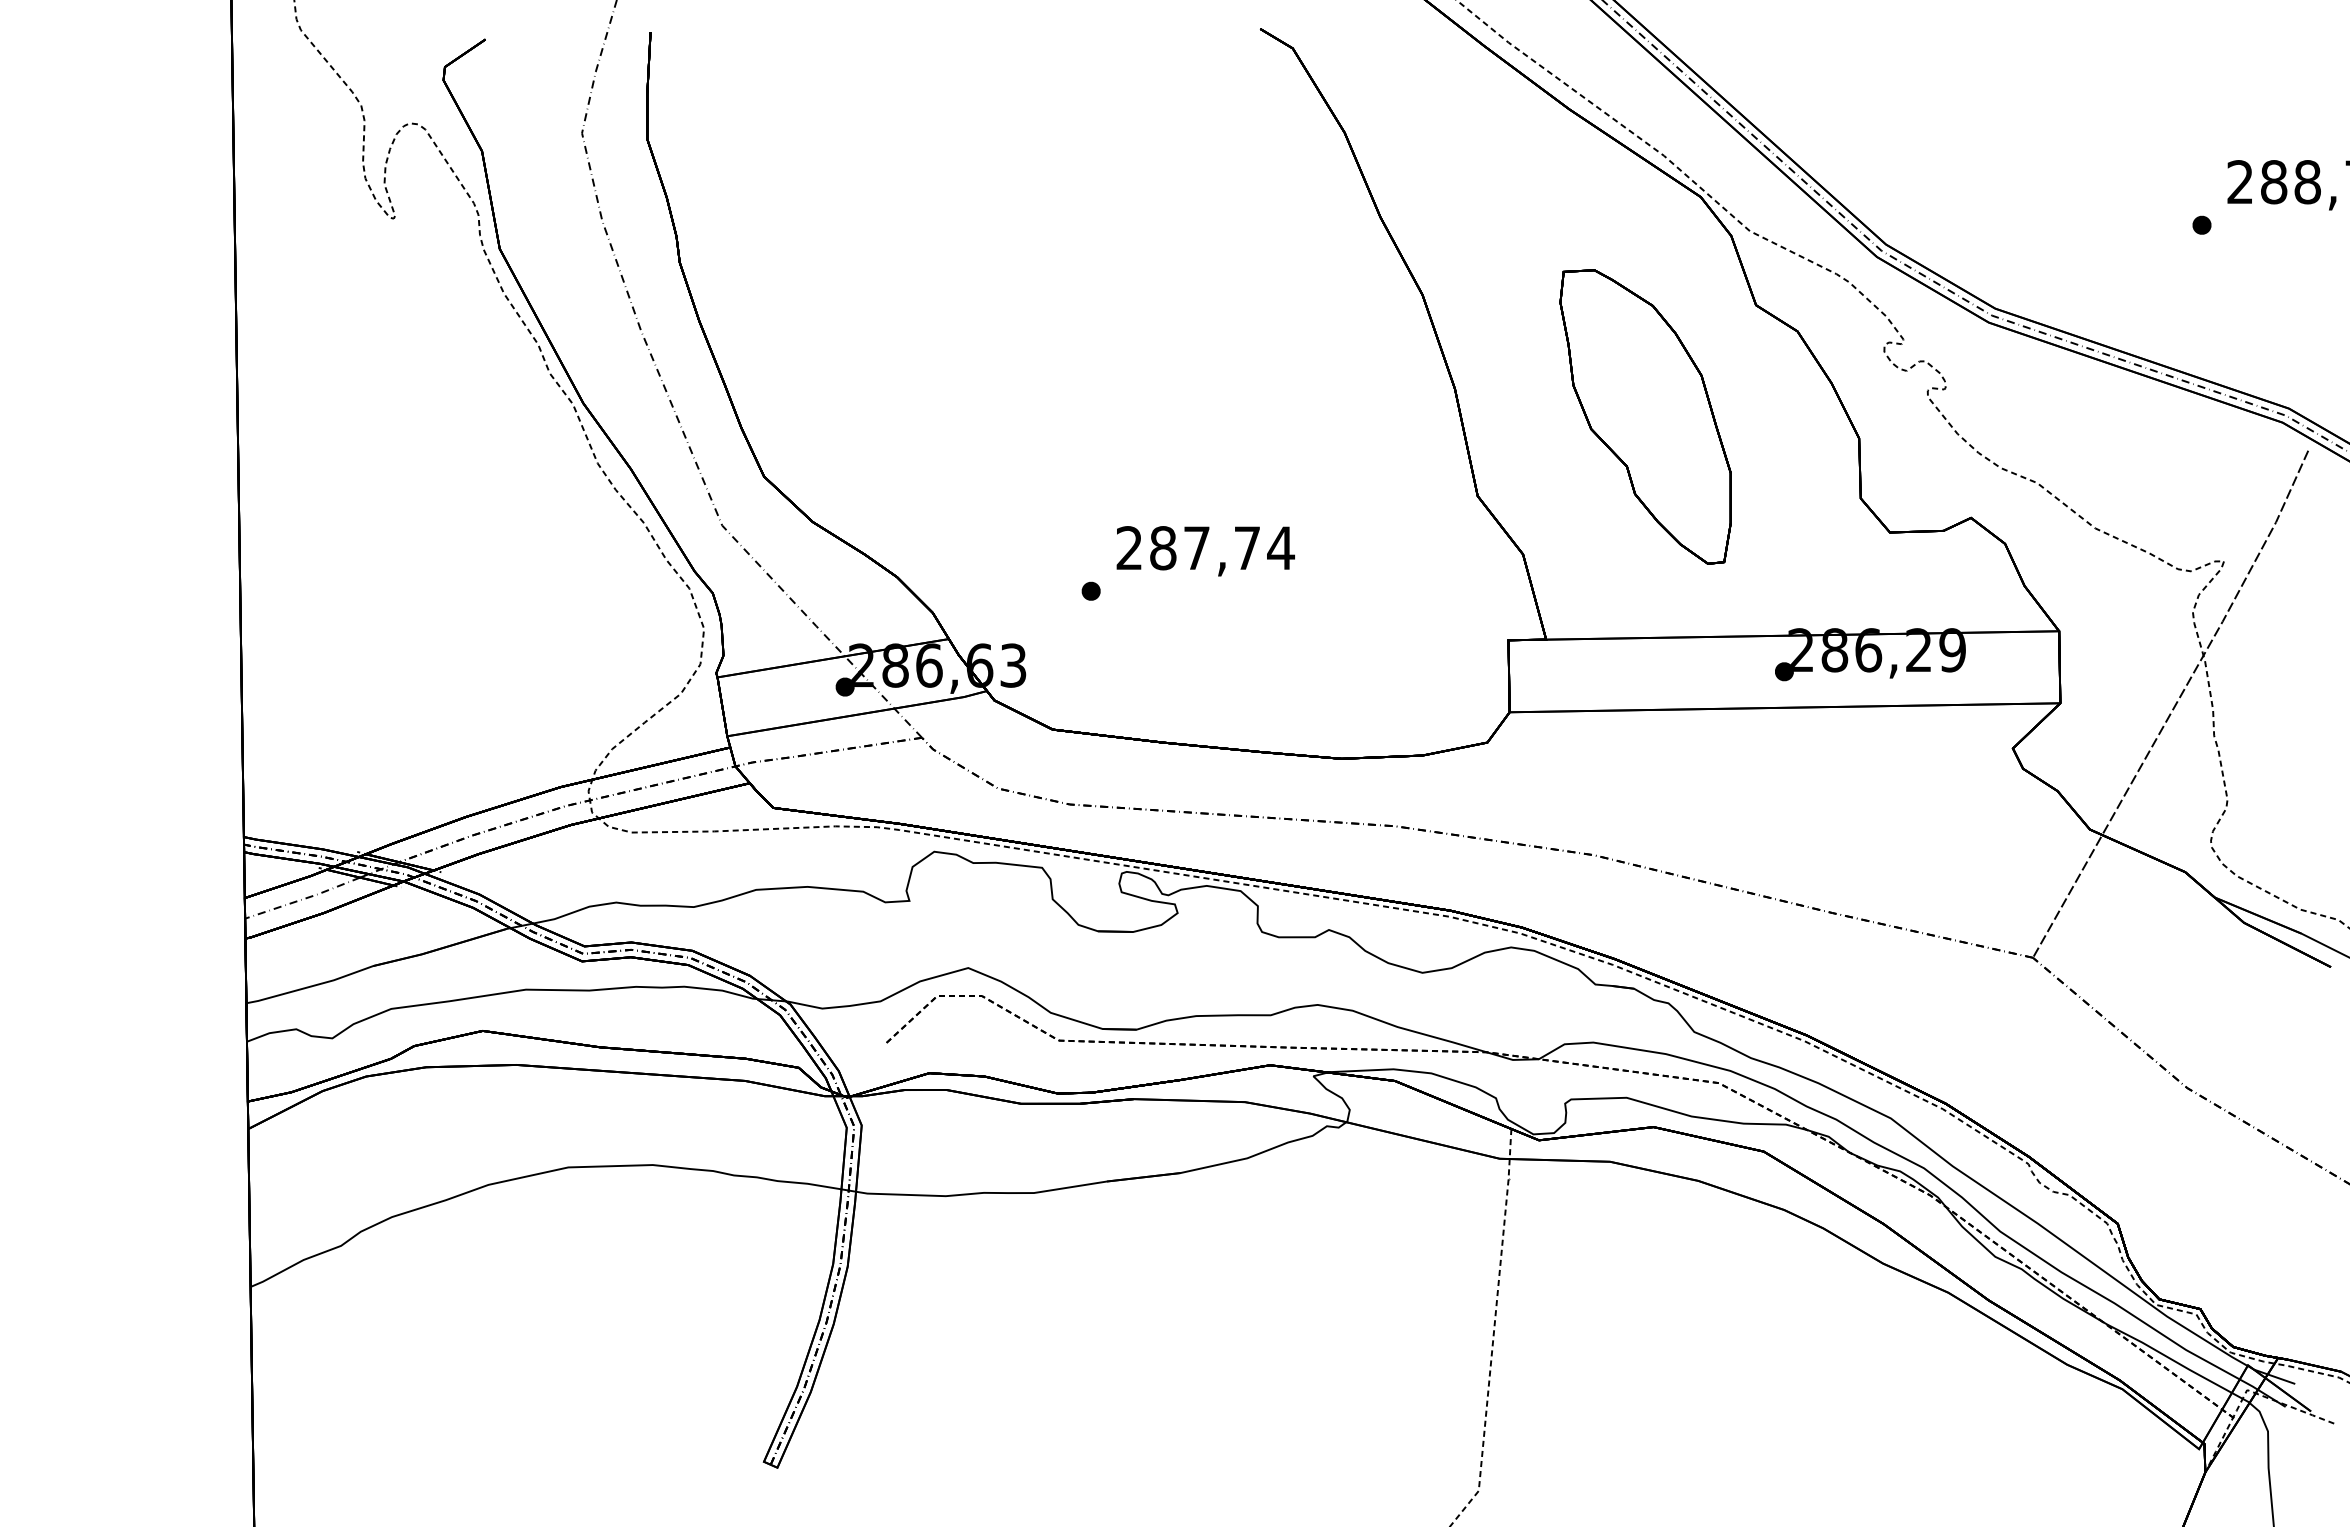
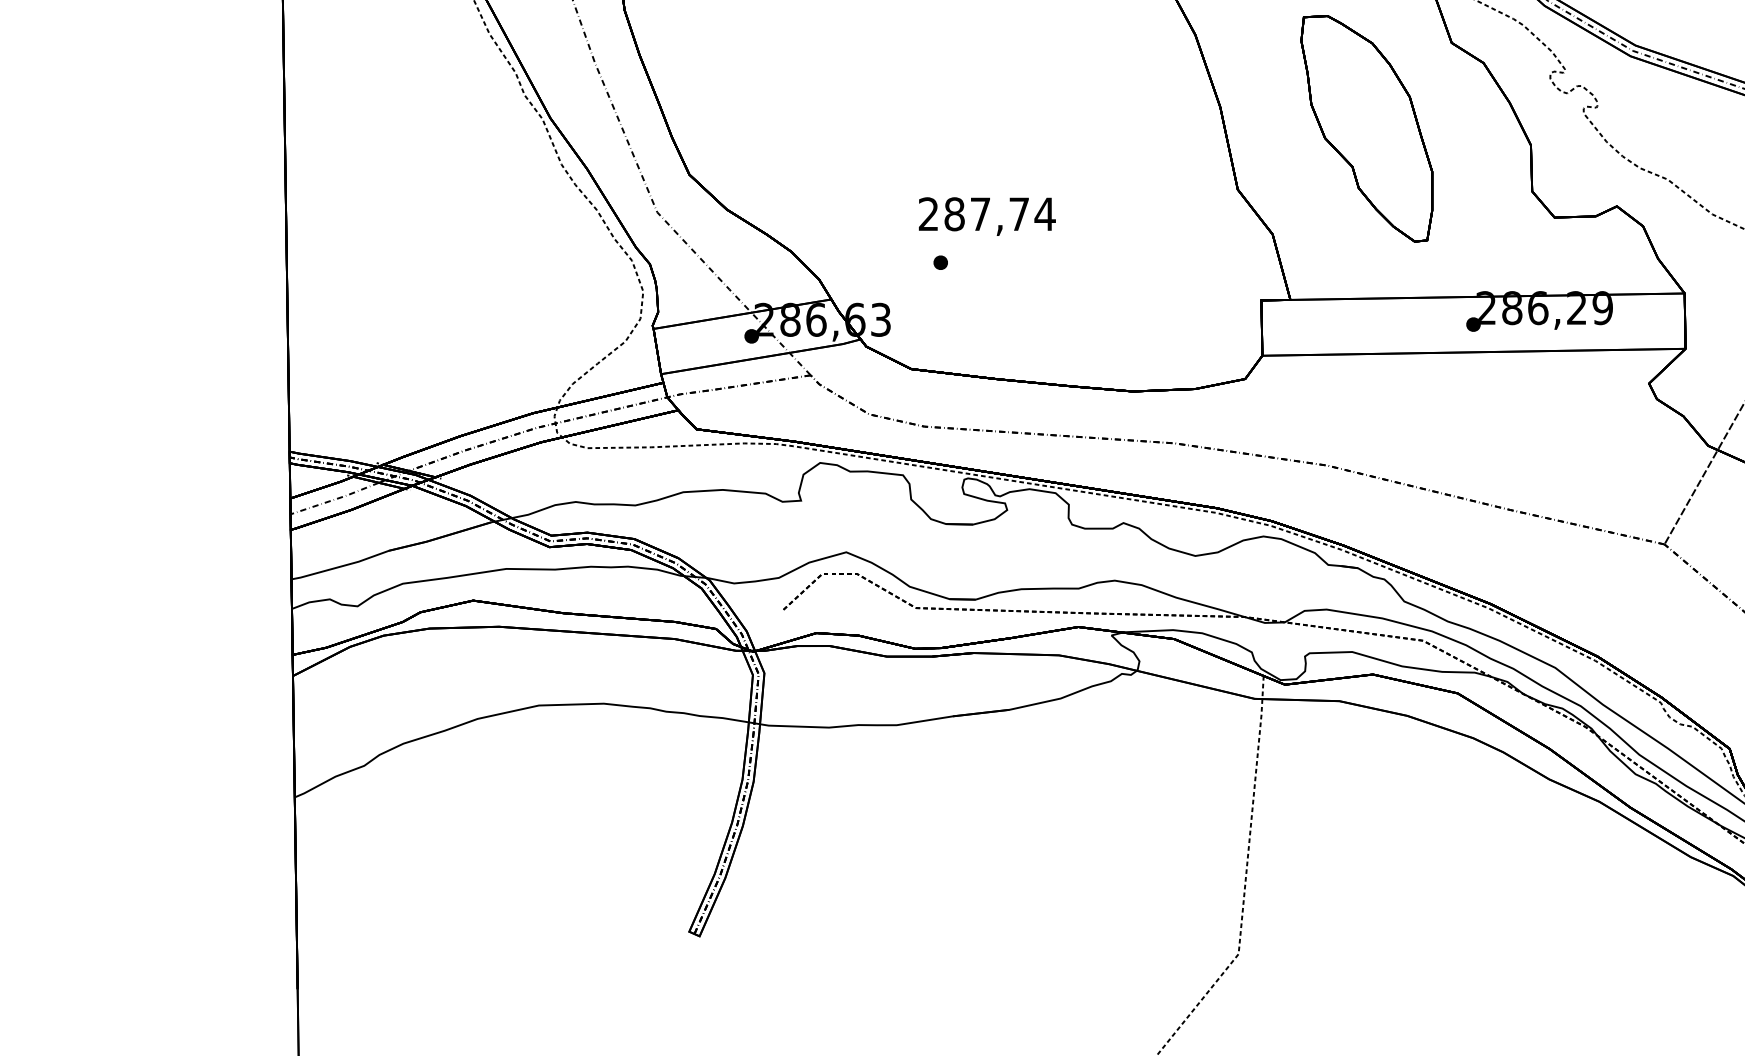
text: (1205, 551) -> (987, 216), moved

